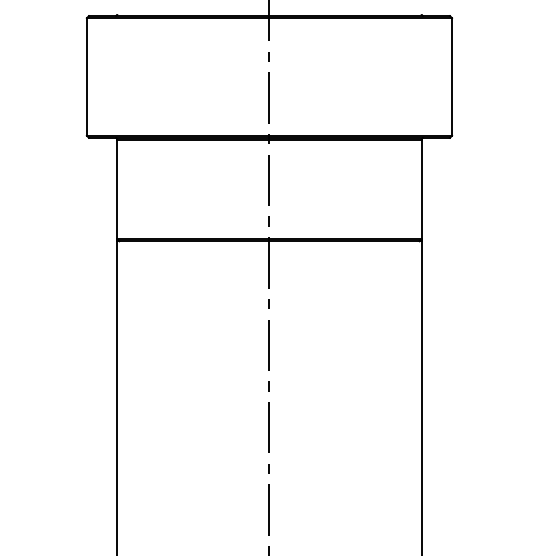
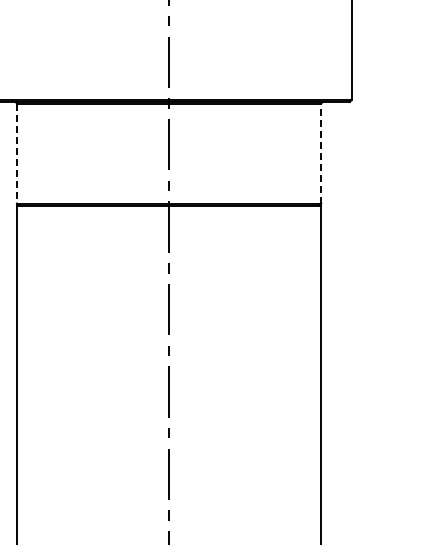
line: (117, 189) -> (17, 153), solid -> dashed
line: (421, 189) -> (321, 153), solid -> dashed

